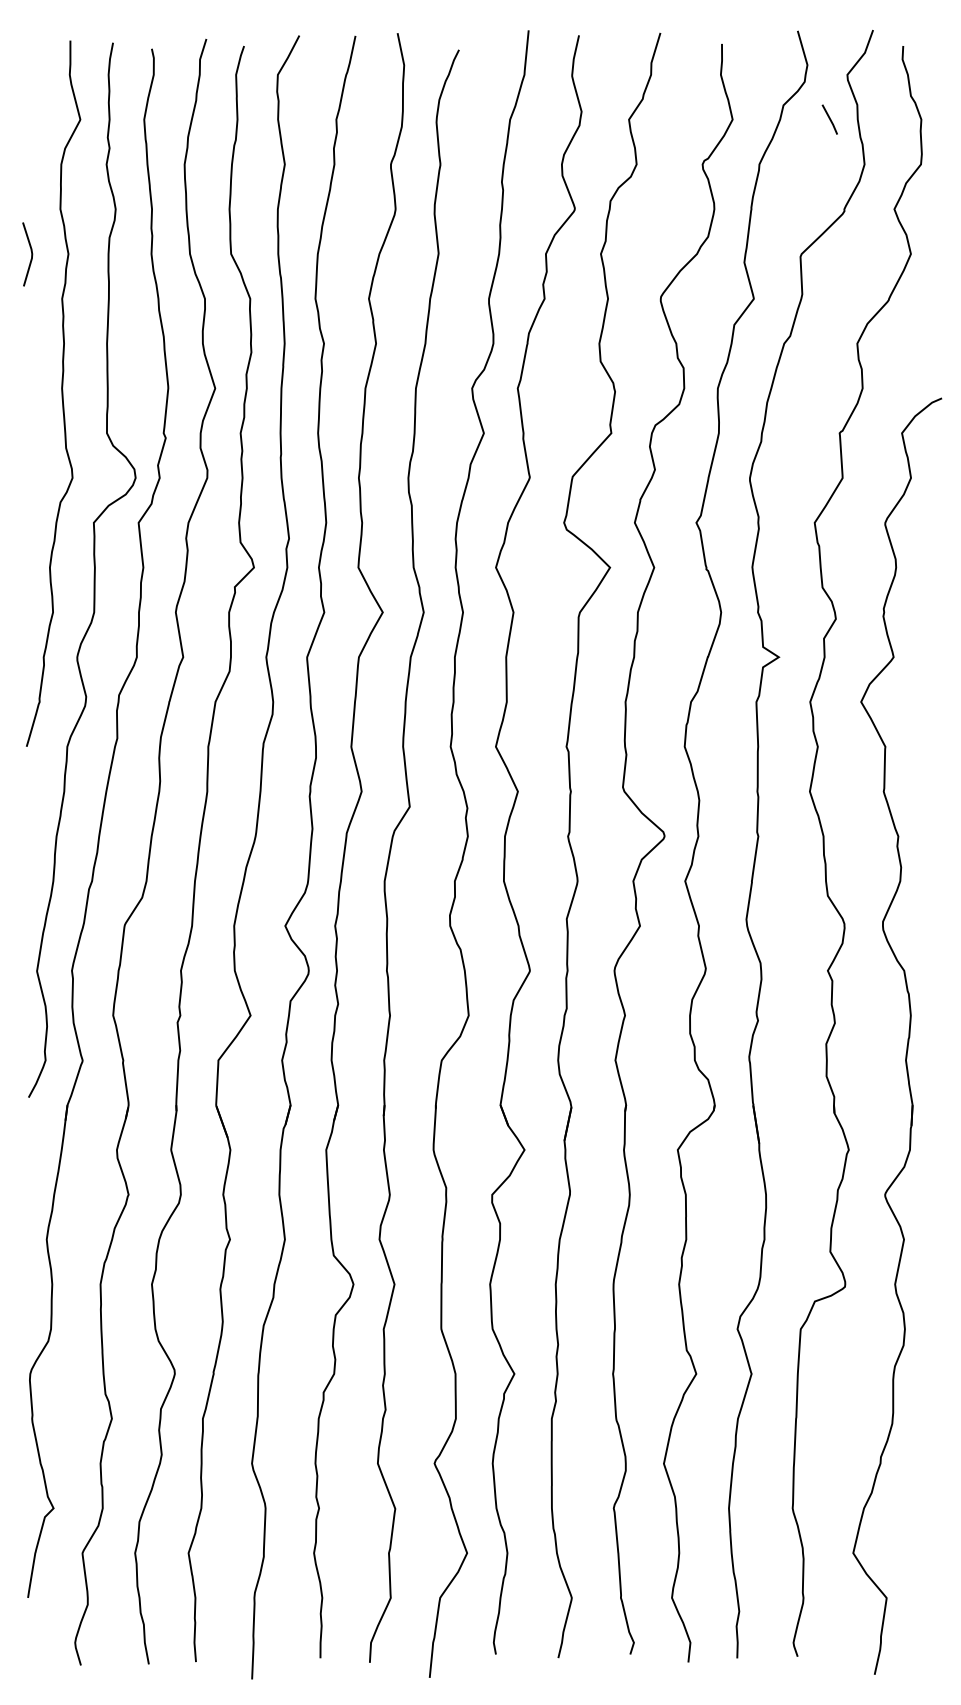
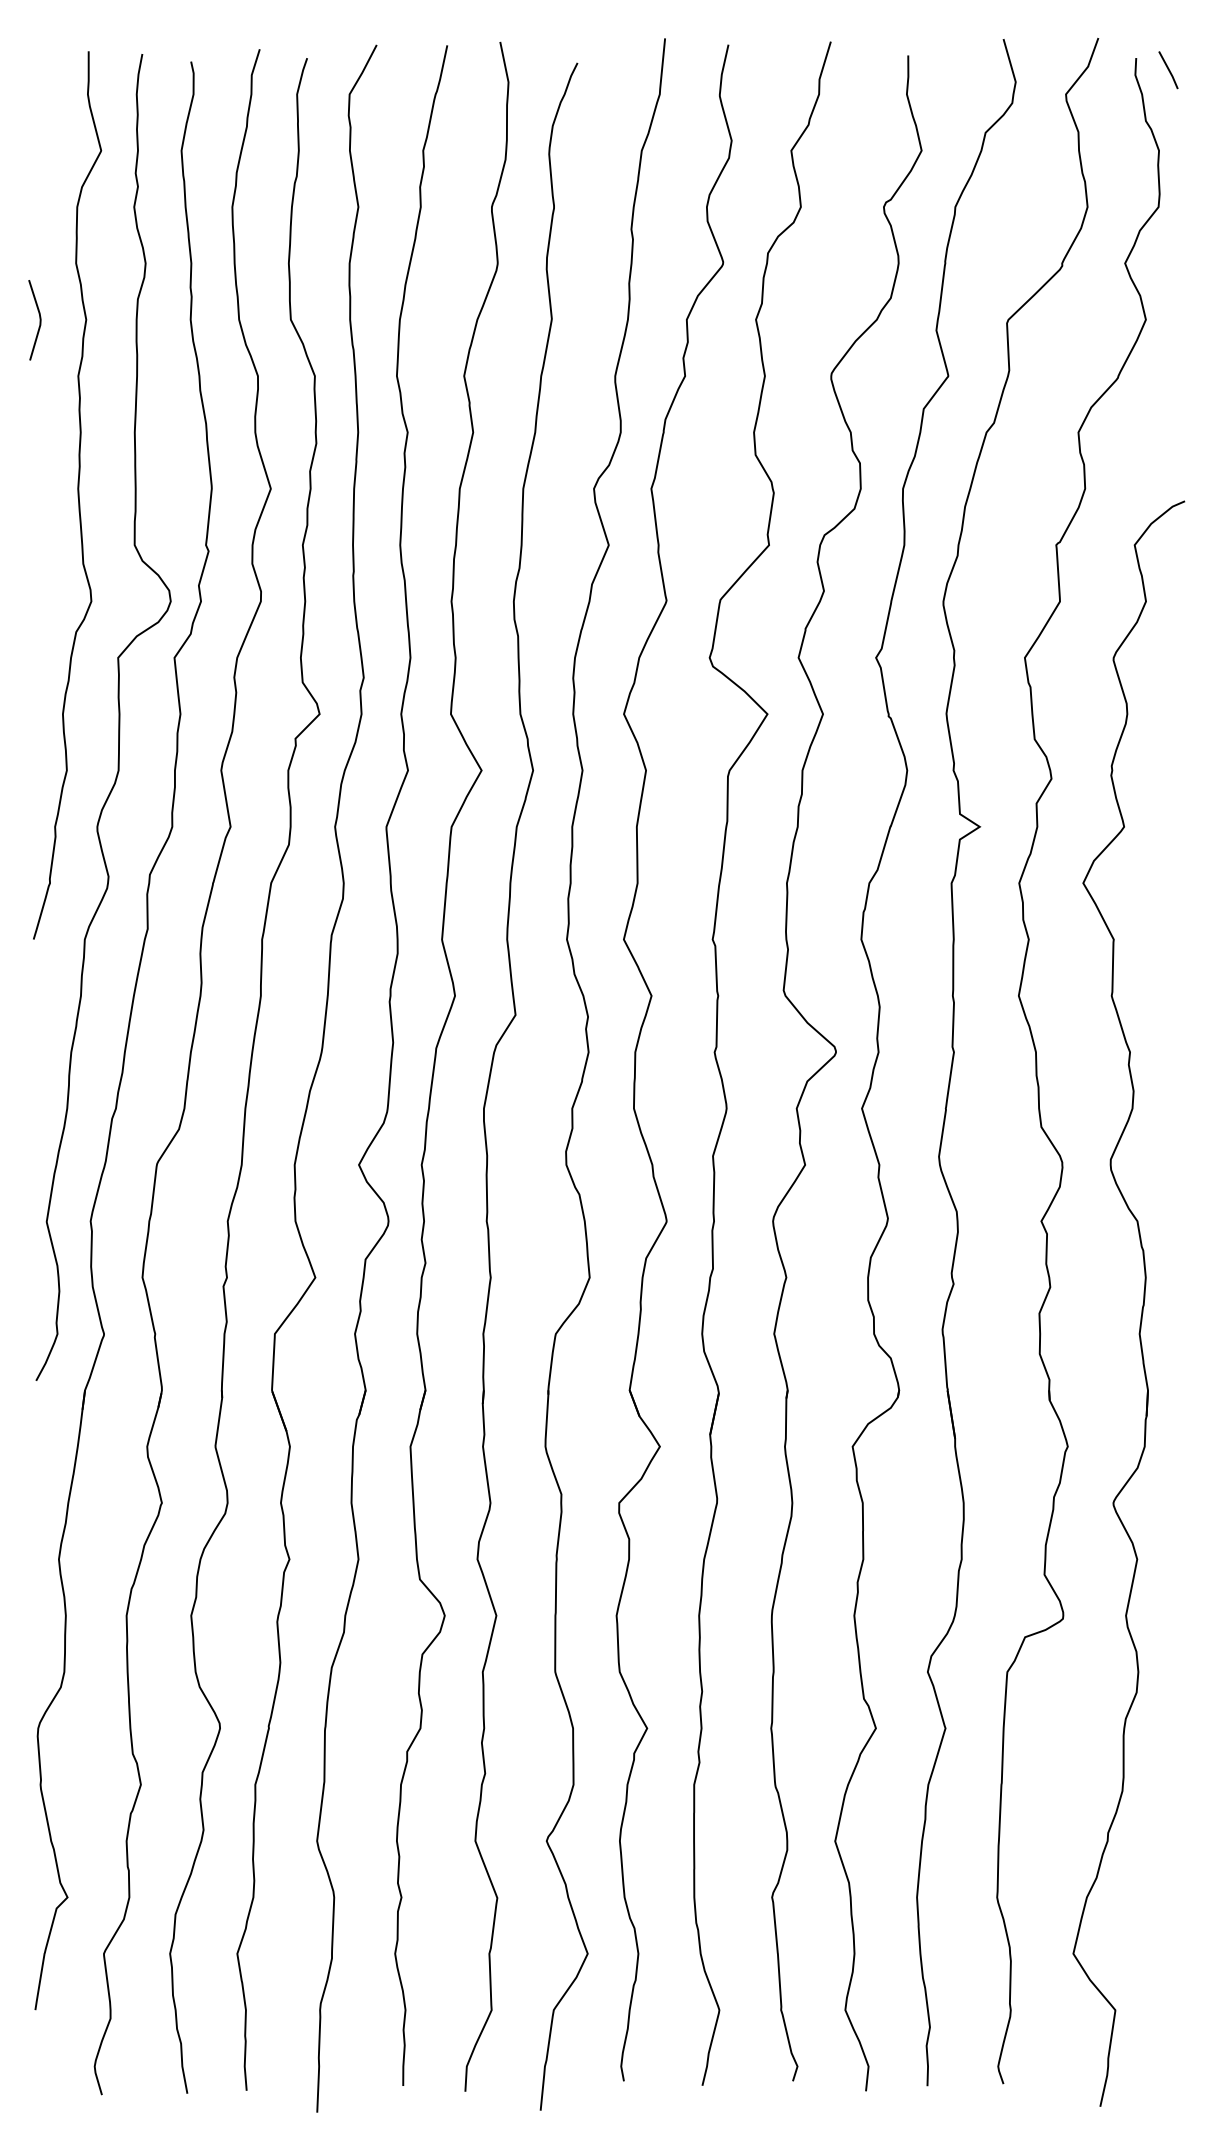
line: (829, 119) -> (1167, 70), moved

